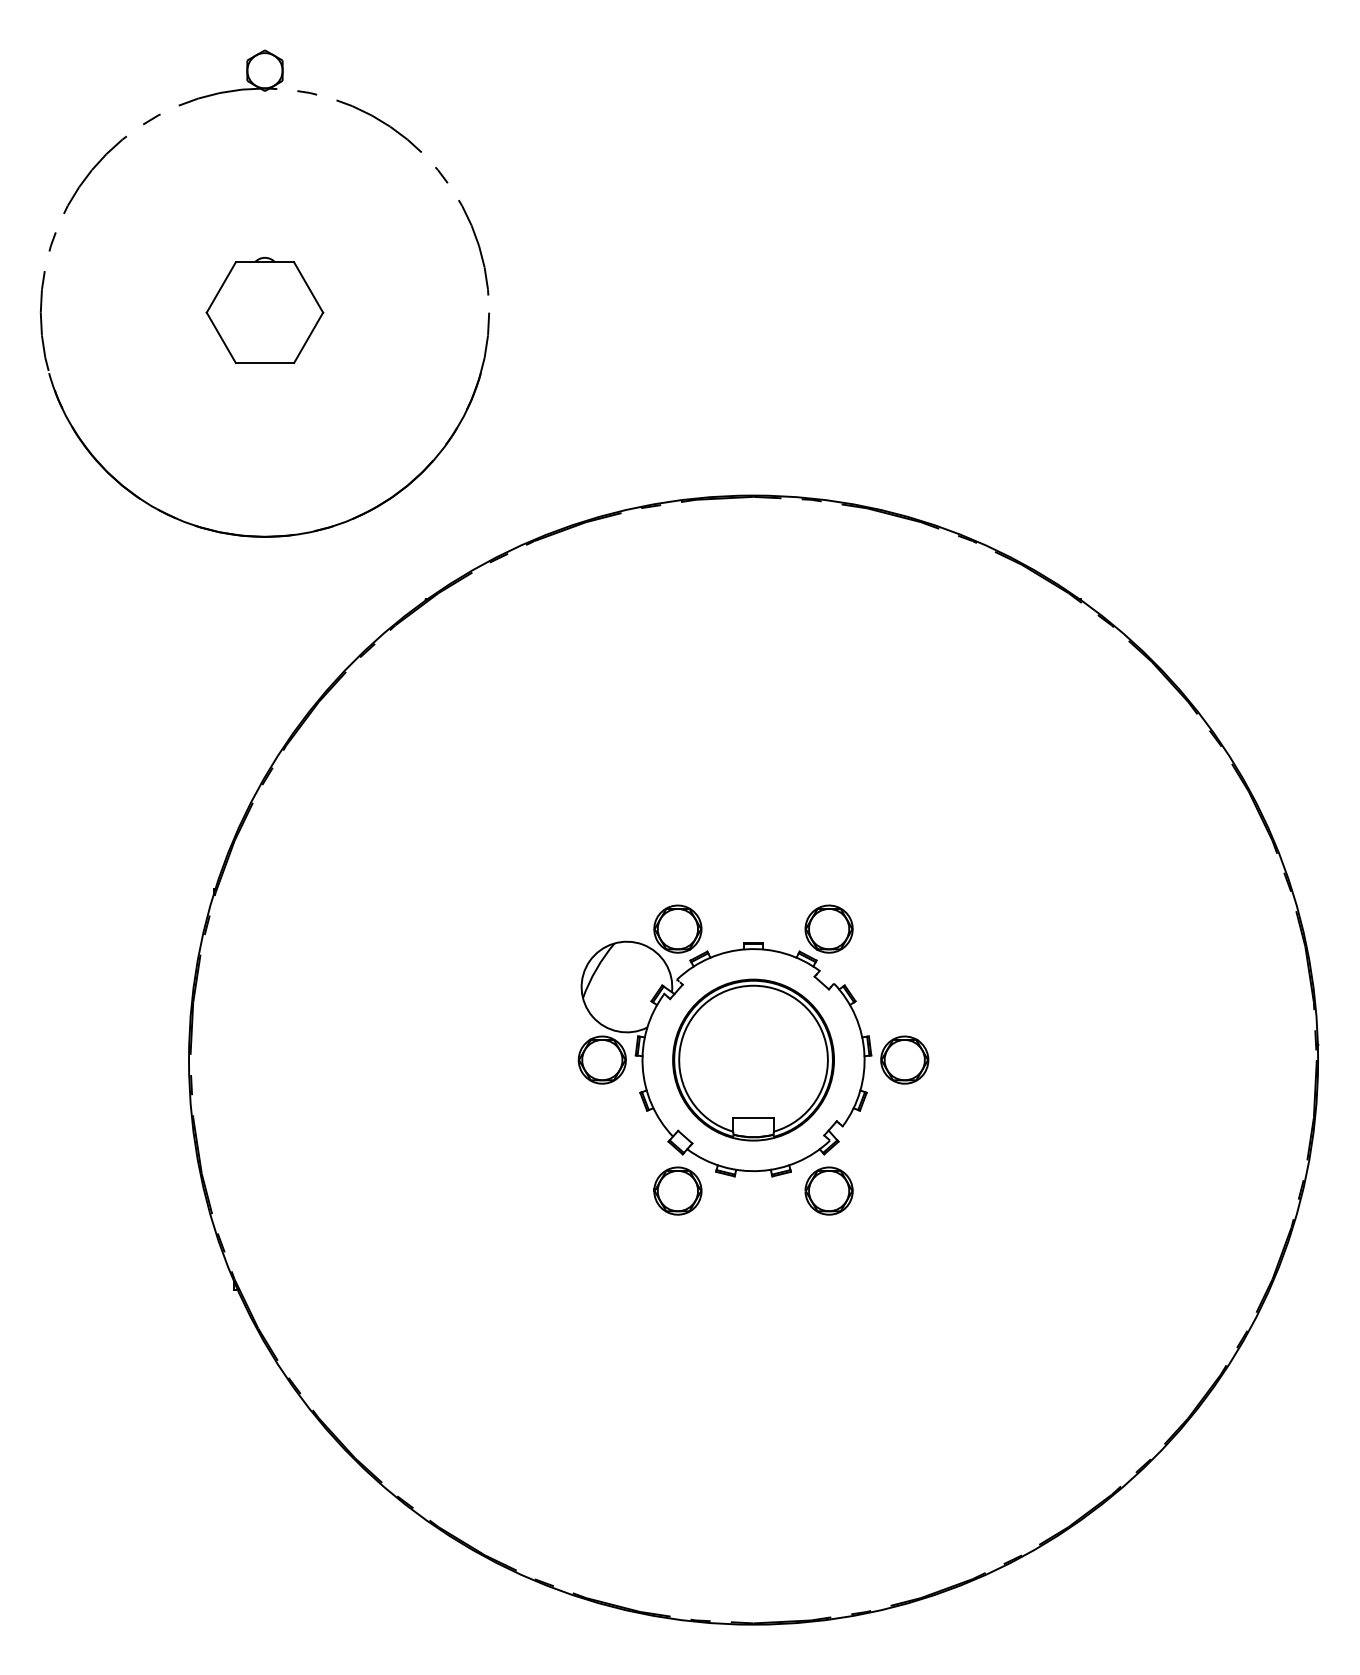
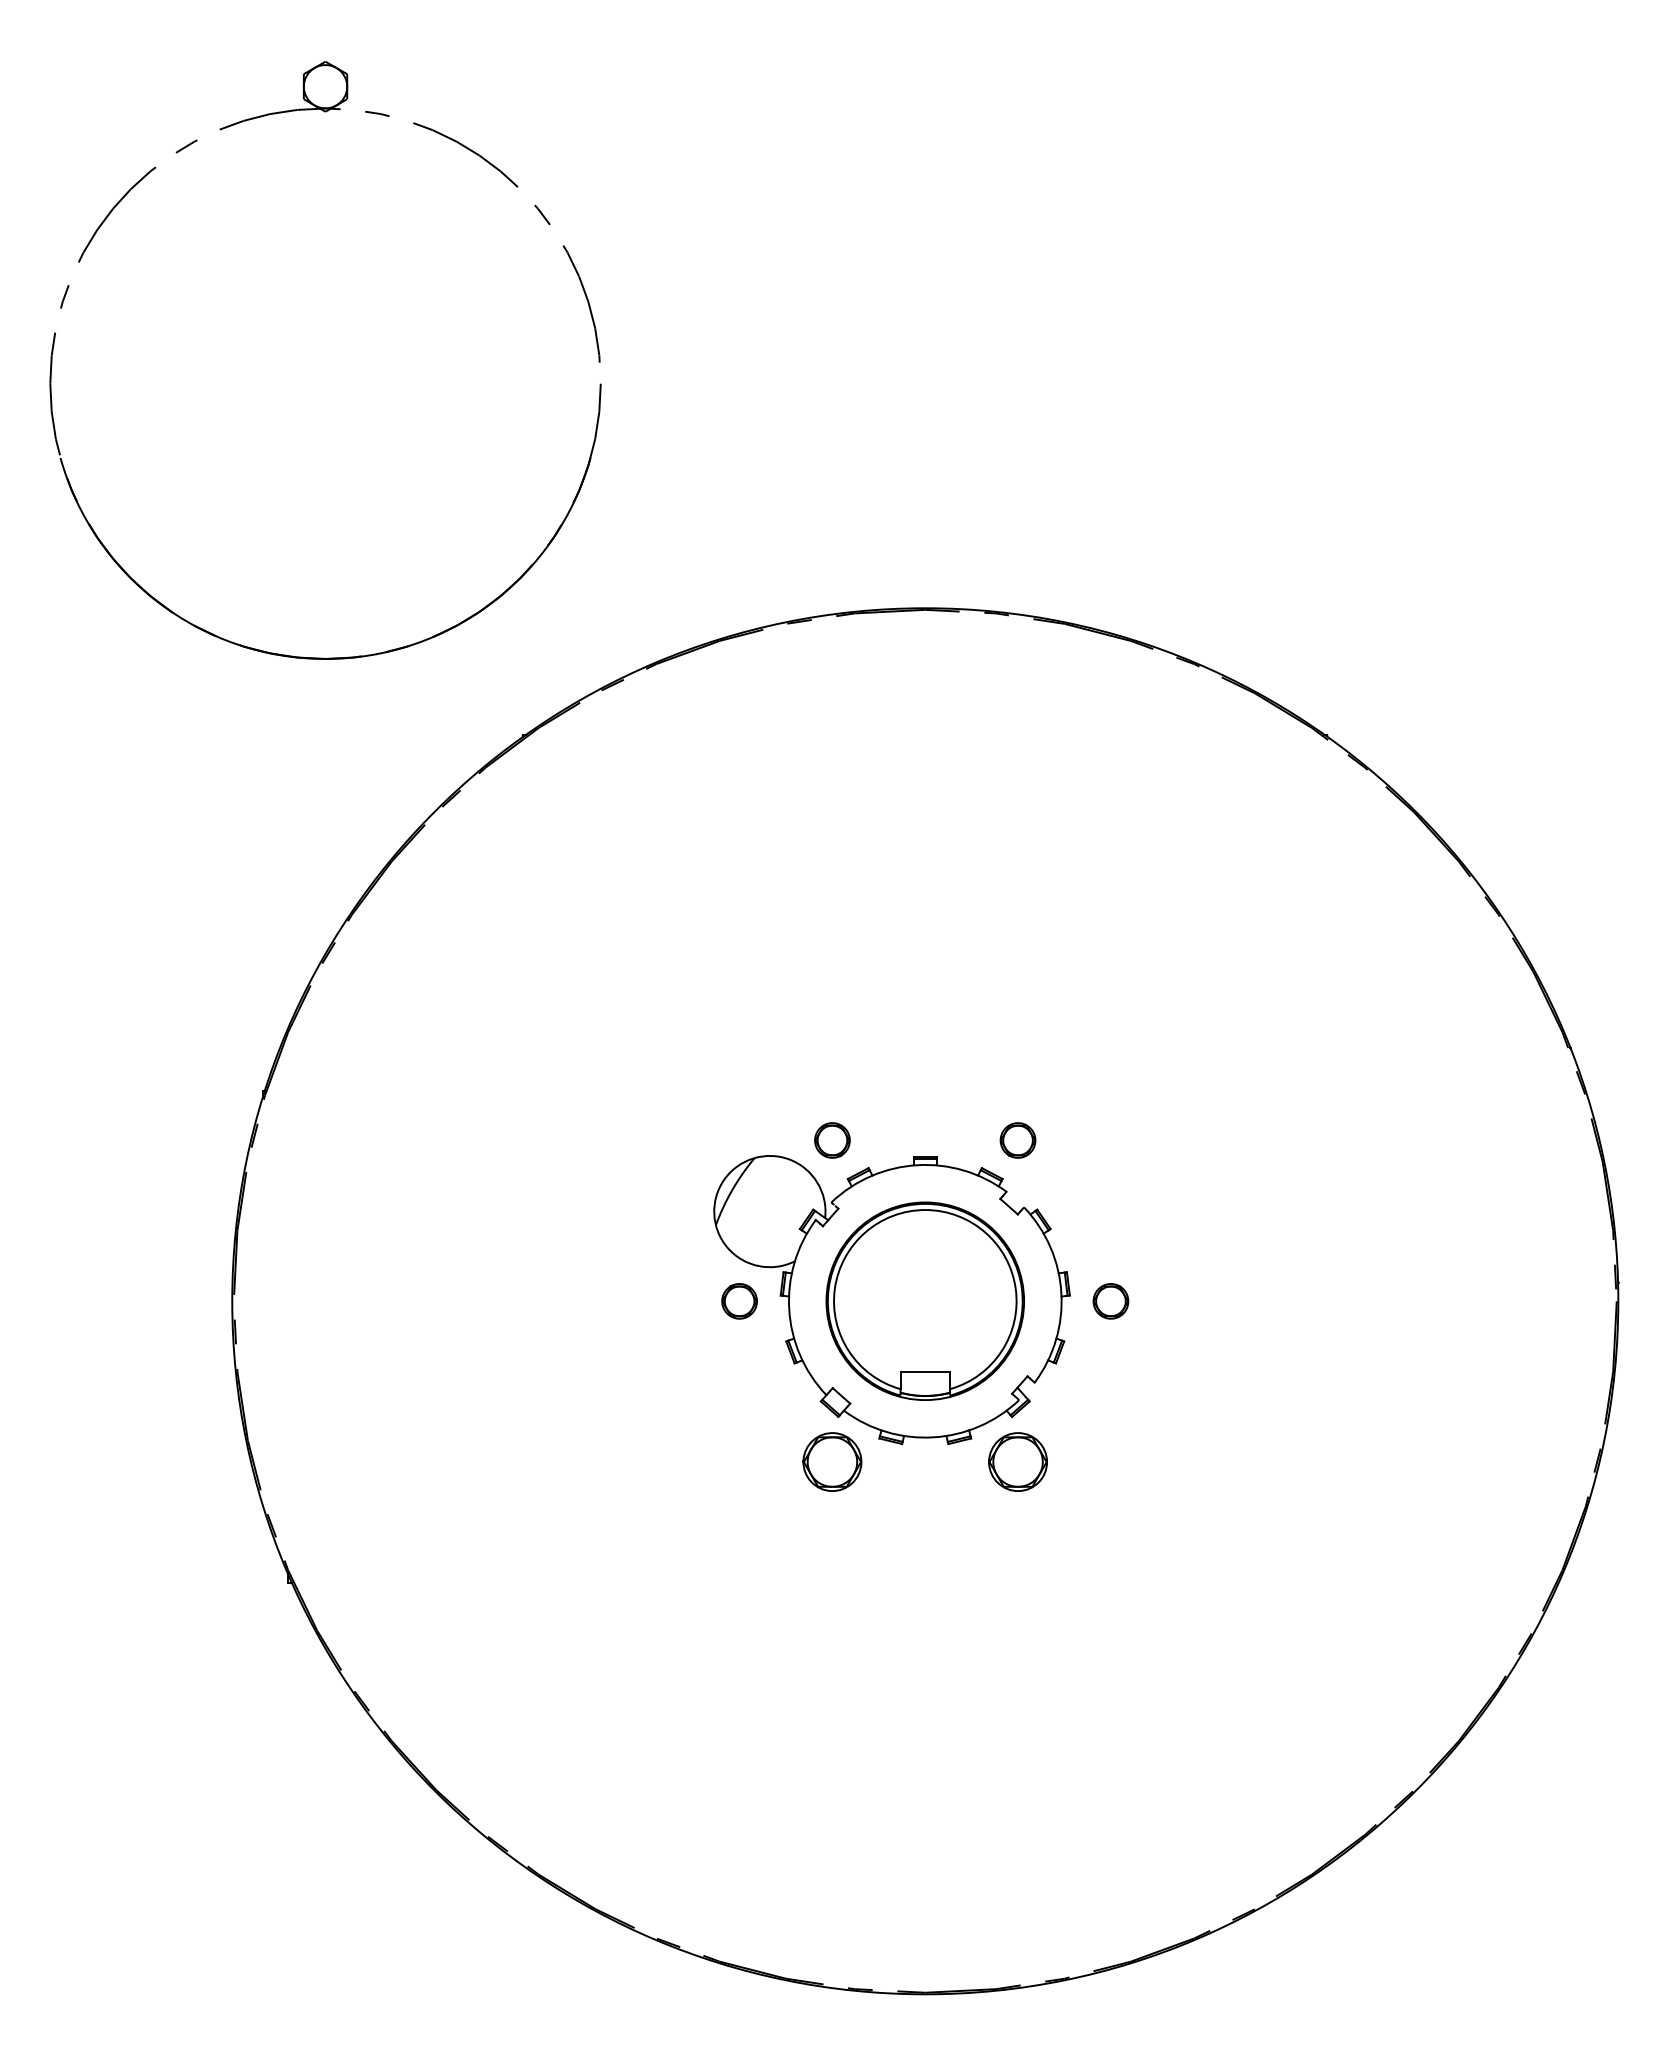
part: (264, 310) -> (325, 380), removed
part: (677, 929) -> (832, 1140), size x0.6
part: (828, 929) -> (1017, 1140), size x0.6
part: (602, 1060) -> (739, 1301), size x0.6
part: (904, 1060) -> (1110, 1301), size x0.6

